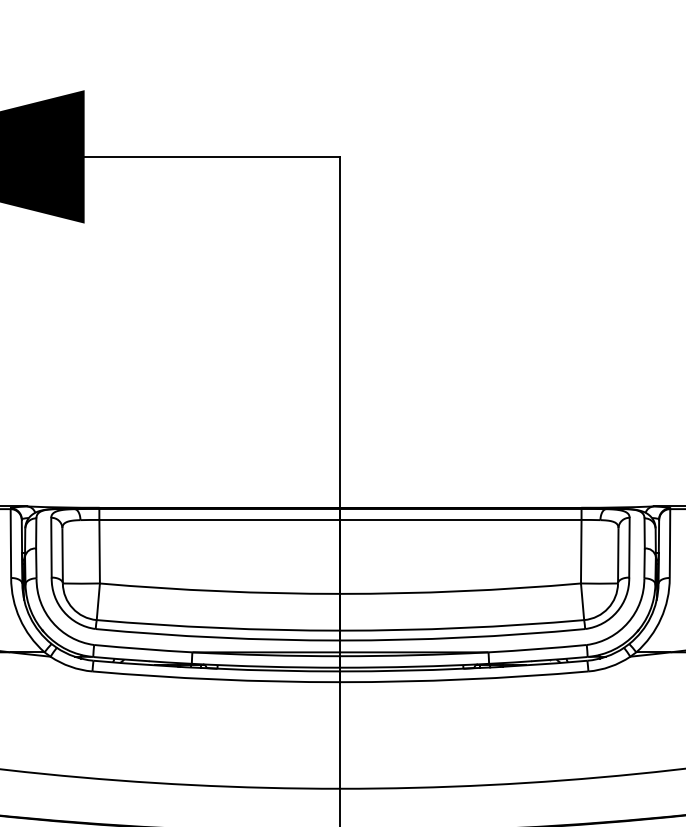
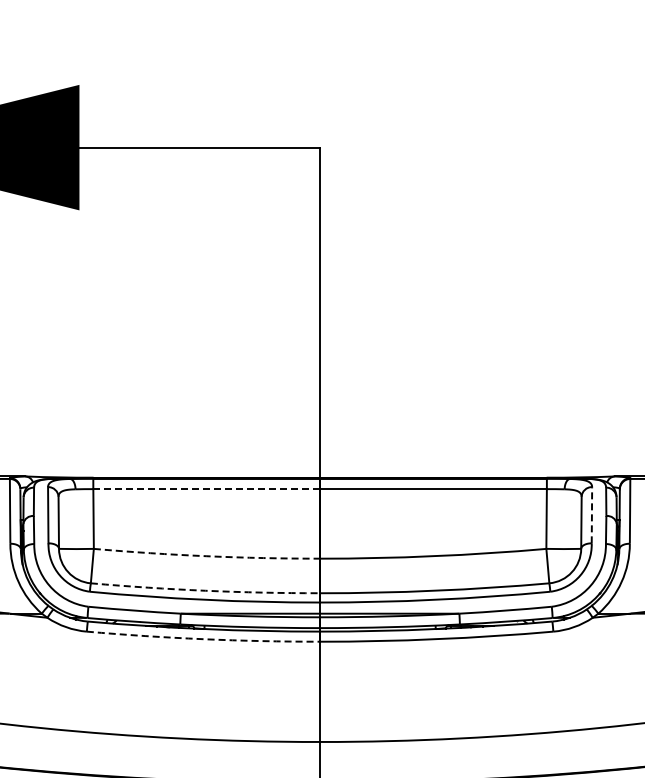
line: (220, 520) -> (207, 489), solid -> dashed
line: (628, 546) -> (591, 514), solid -> dashed
arc: (219, 591) -> (206, 556), solid -> dashed
arc: (218, 627) -> (205, 590), solid -> dashed
arc: (216, 679) -> (203, 639), solid -> dashed

